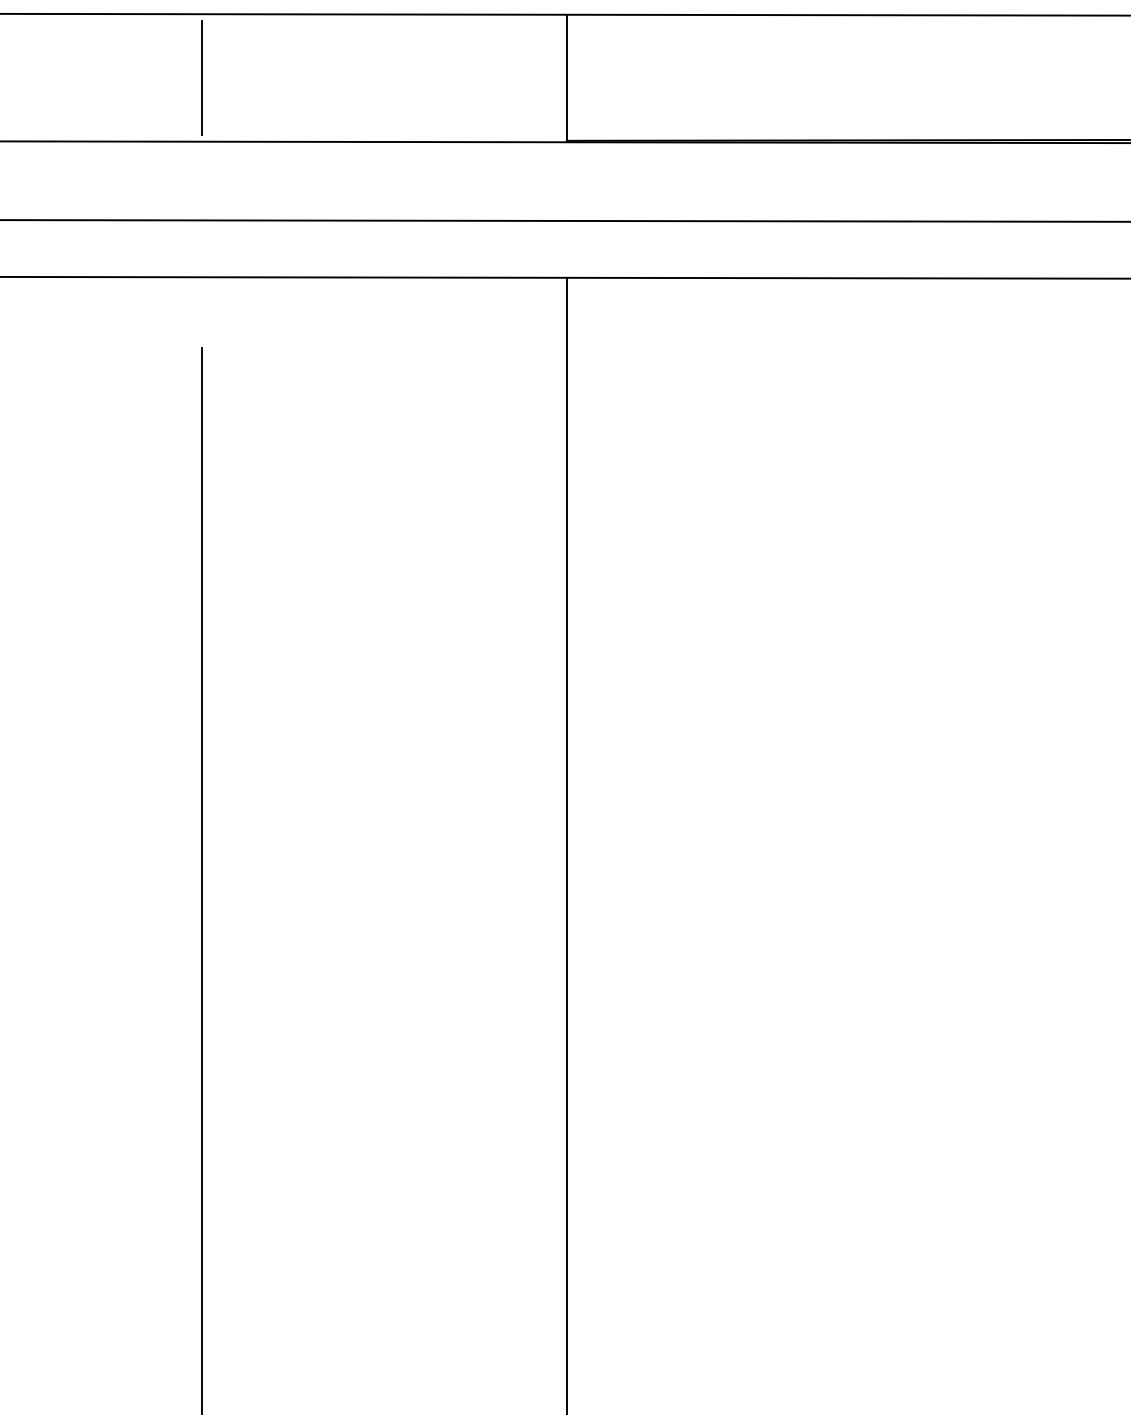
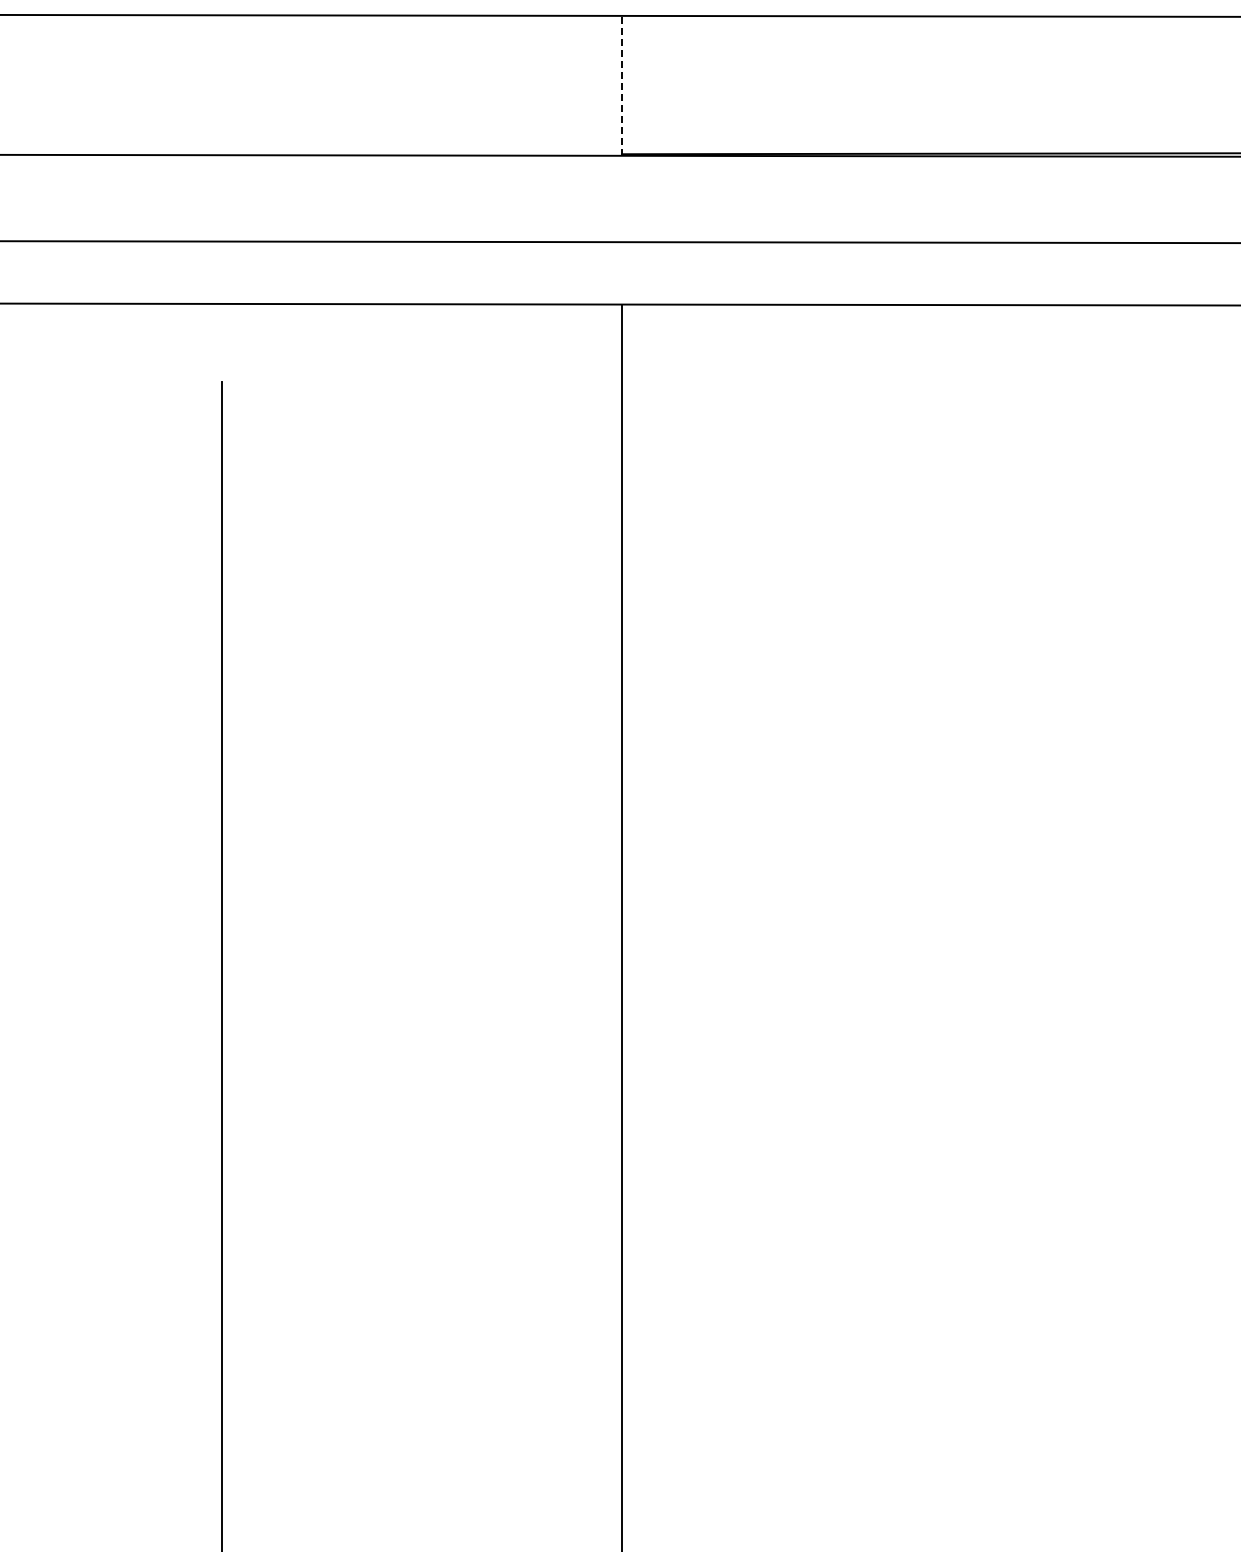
line: (201, 78) -> (221, 85), removed
line: (567, 78) -> (622, 85), solid -> dashed

